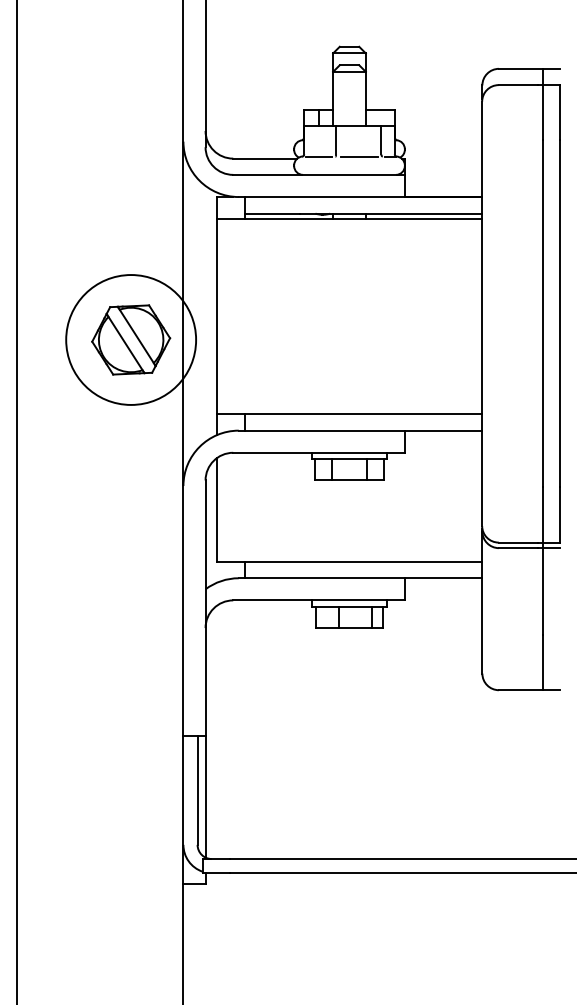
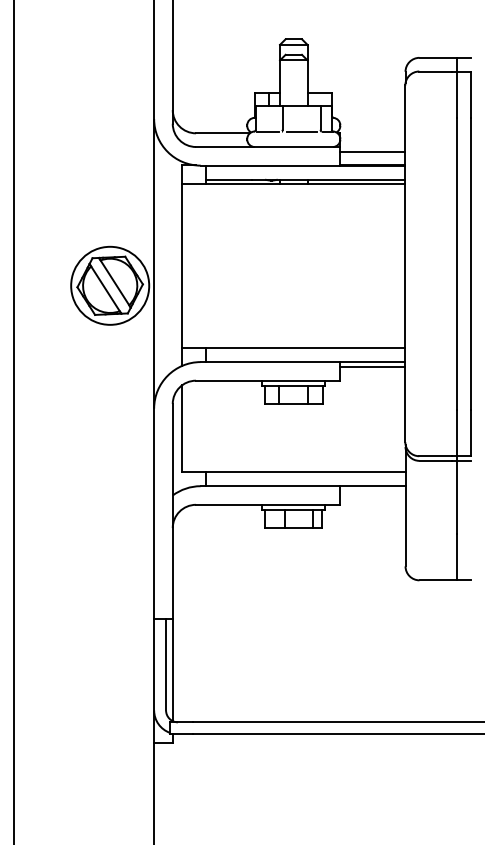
line: (443, 180) -> (372, 151), added
circle: (131, 339) -> (110, 285), size x0.71
line: (443, 435) -> (372, 366), added

